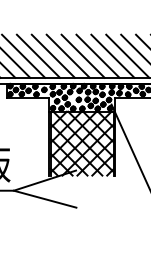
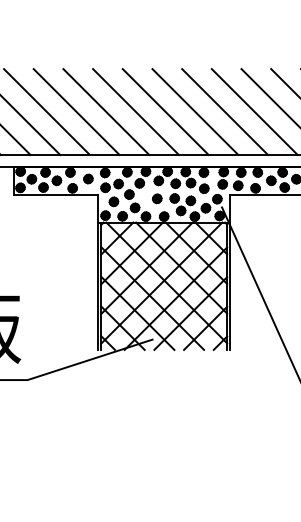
line: (44, 198) -> (88, 395), removed

